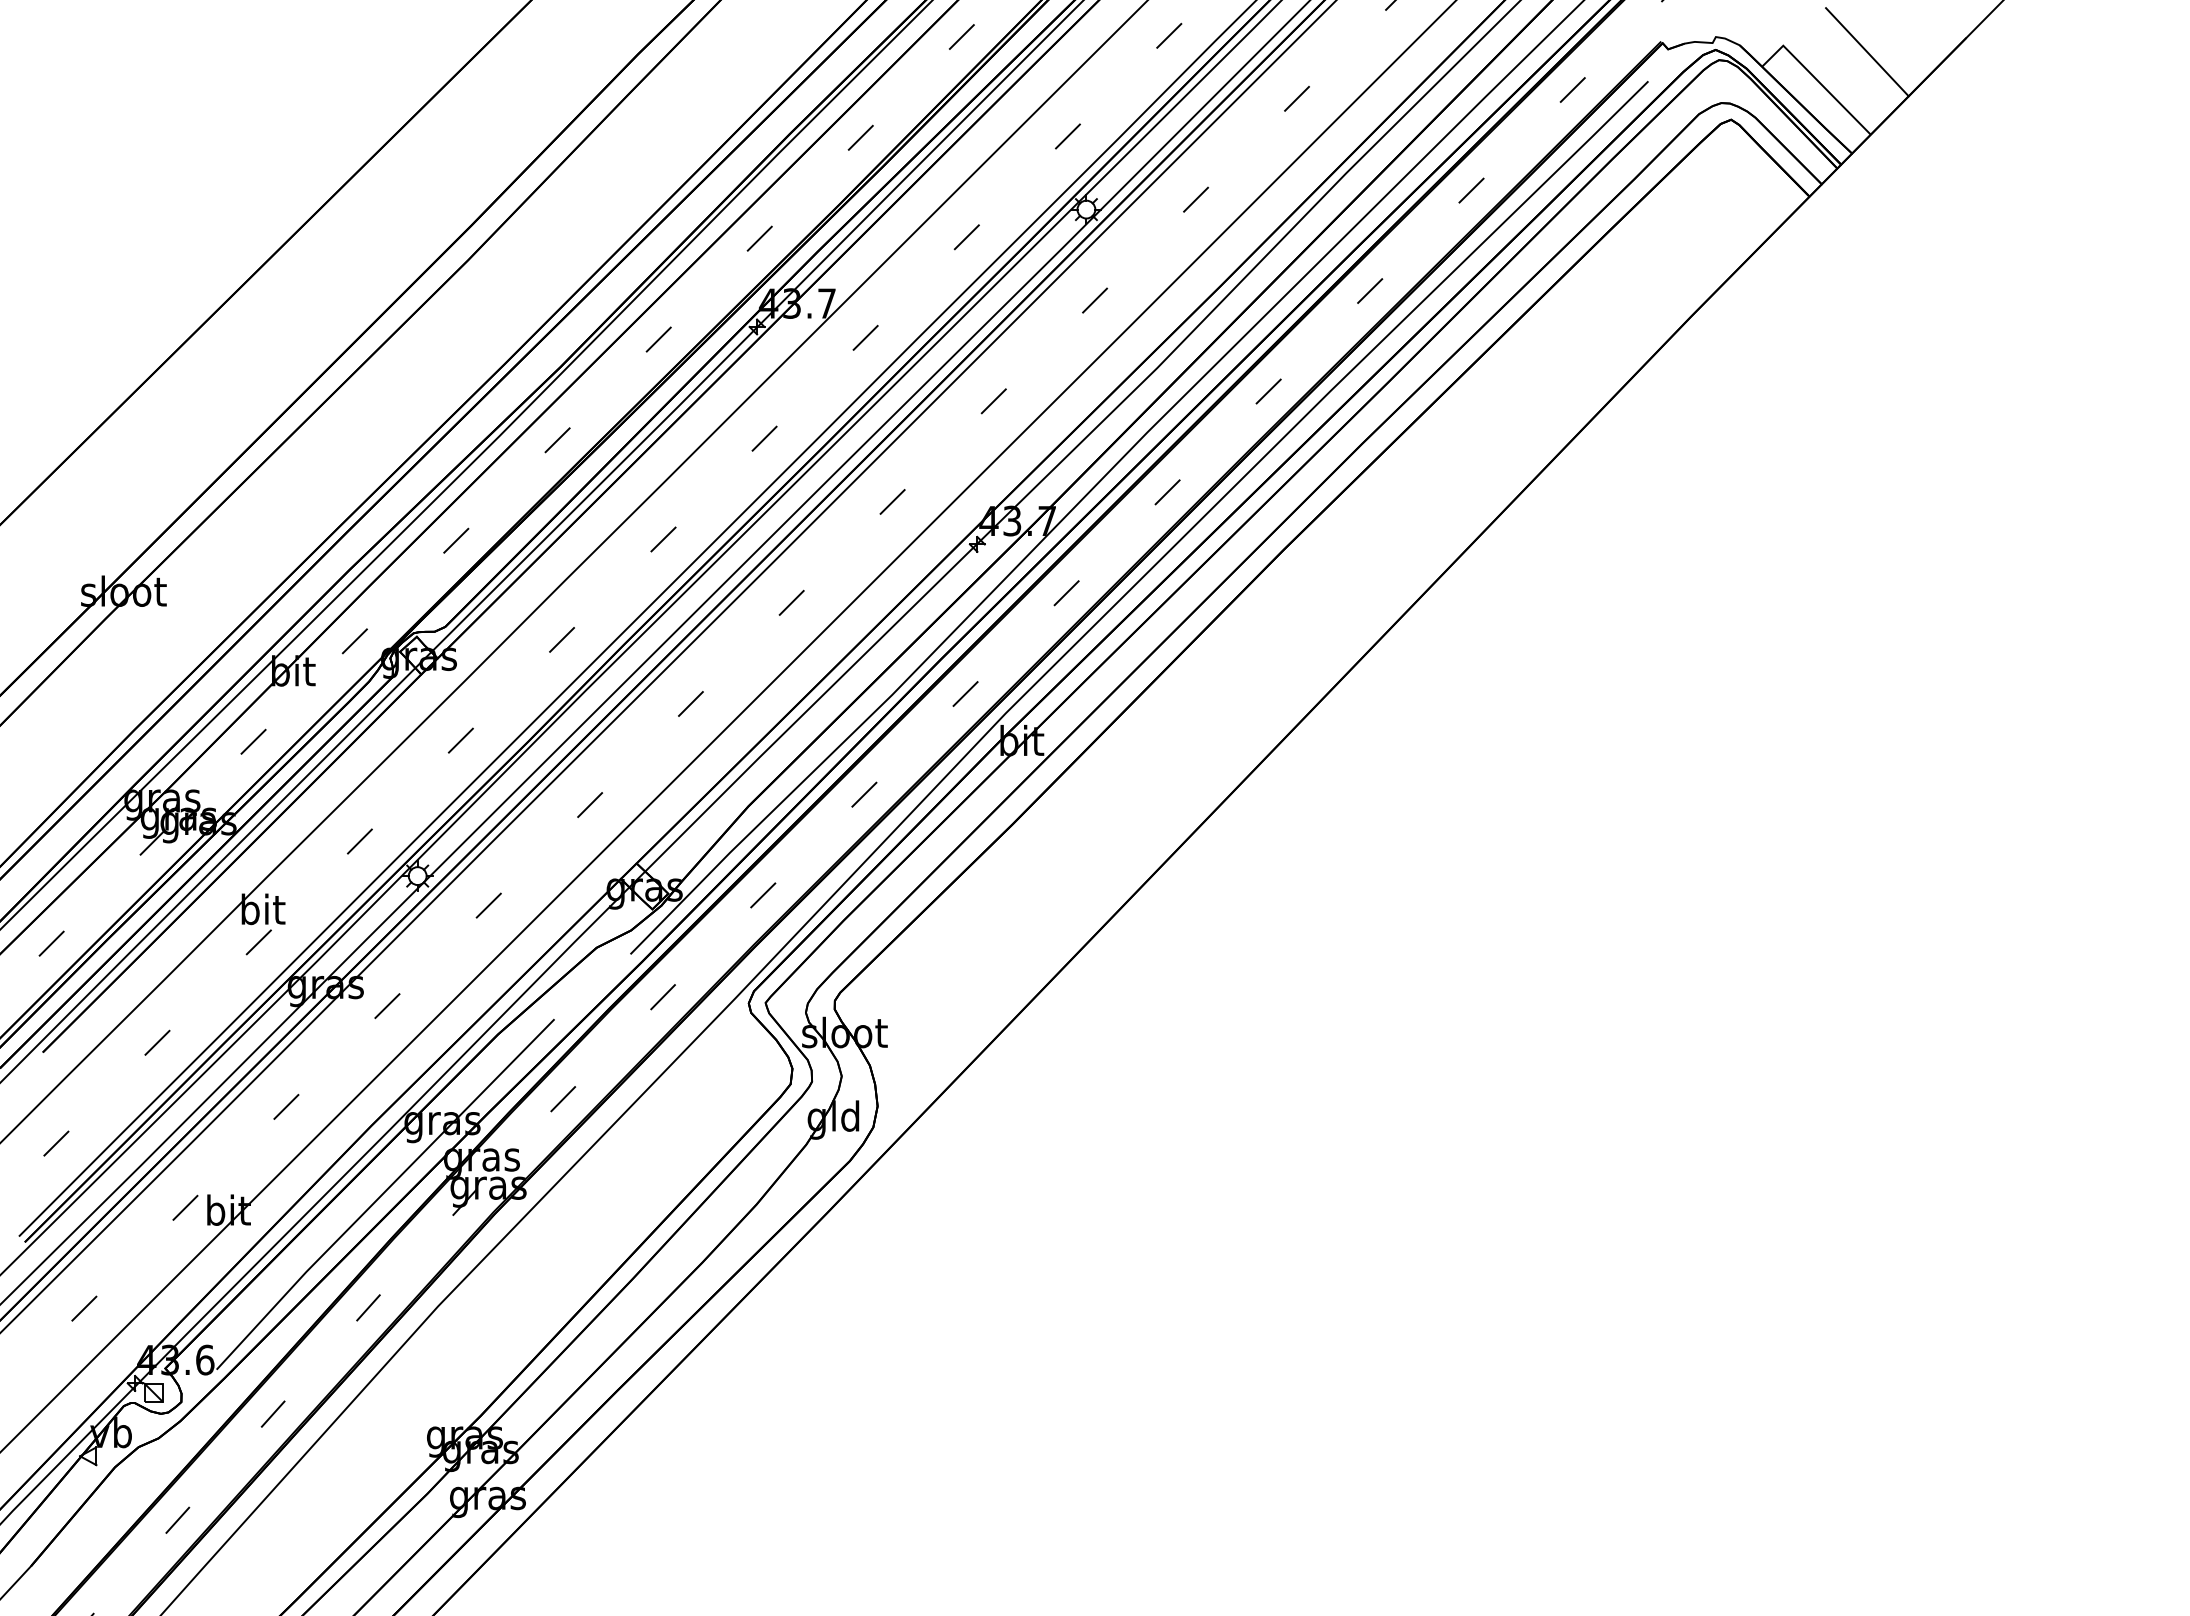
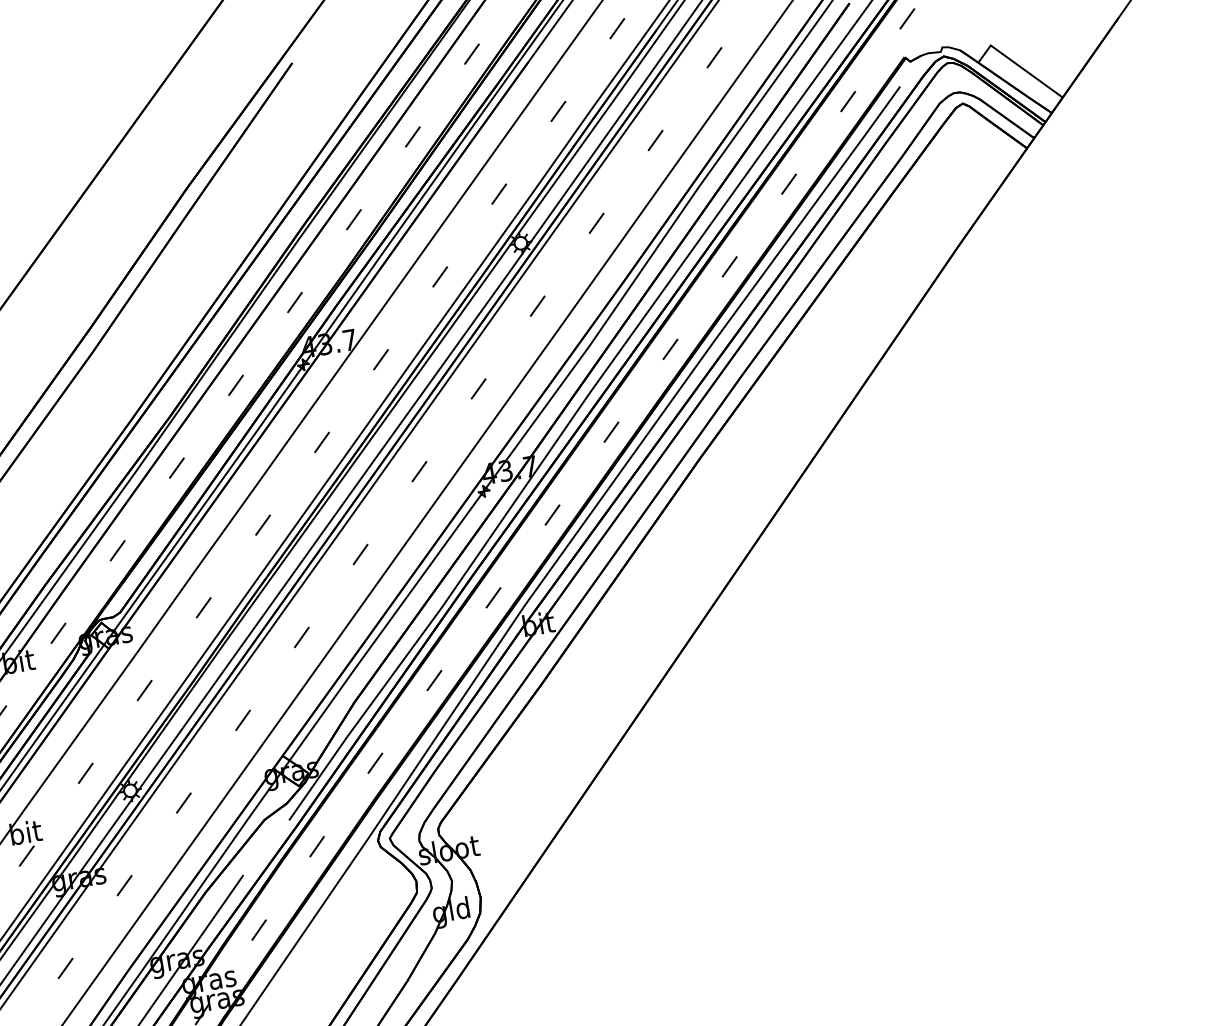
line: (1867, 52) -> (1050, 40), removed

